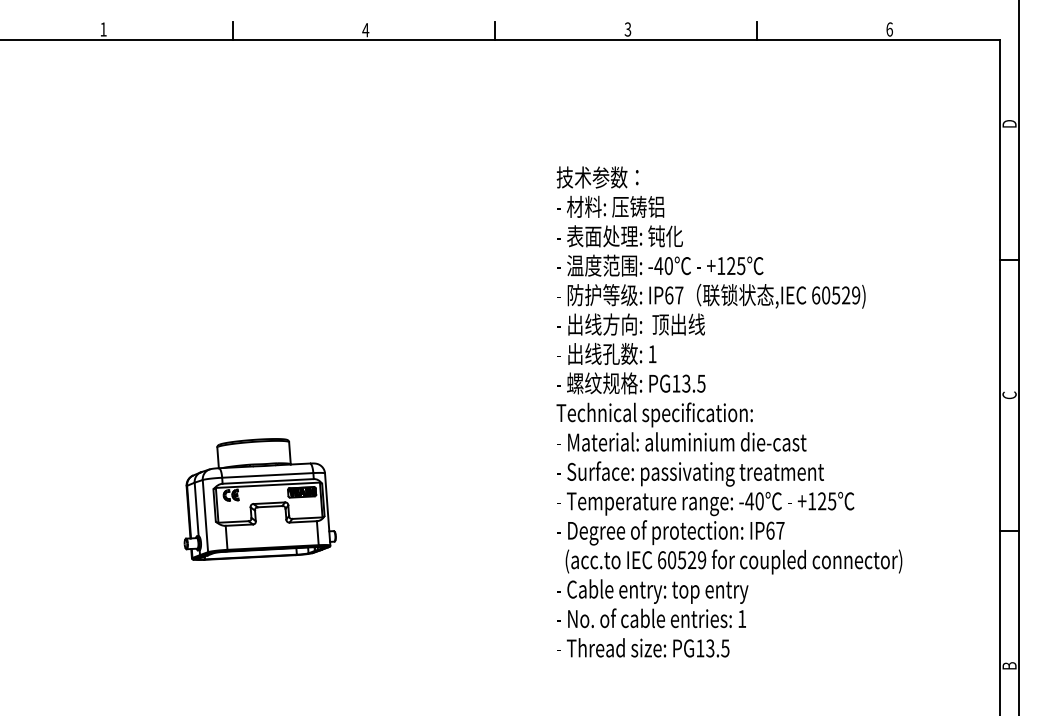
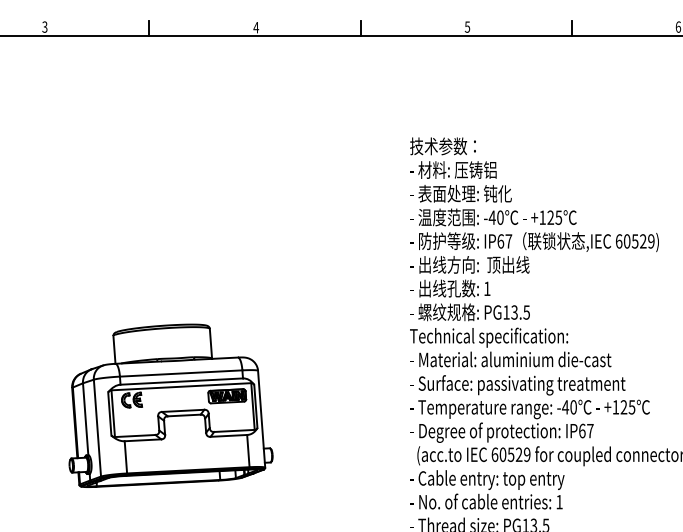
text: (628, 28) -> (467, 26), 3 -> 5
text: (103, 29) -> (44, 27), 1 -> 3
part: (260, 499) -> (171, 405), size x1.67

